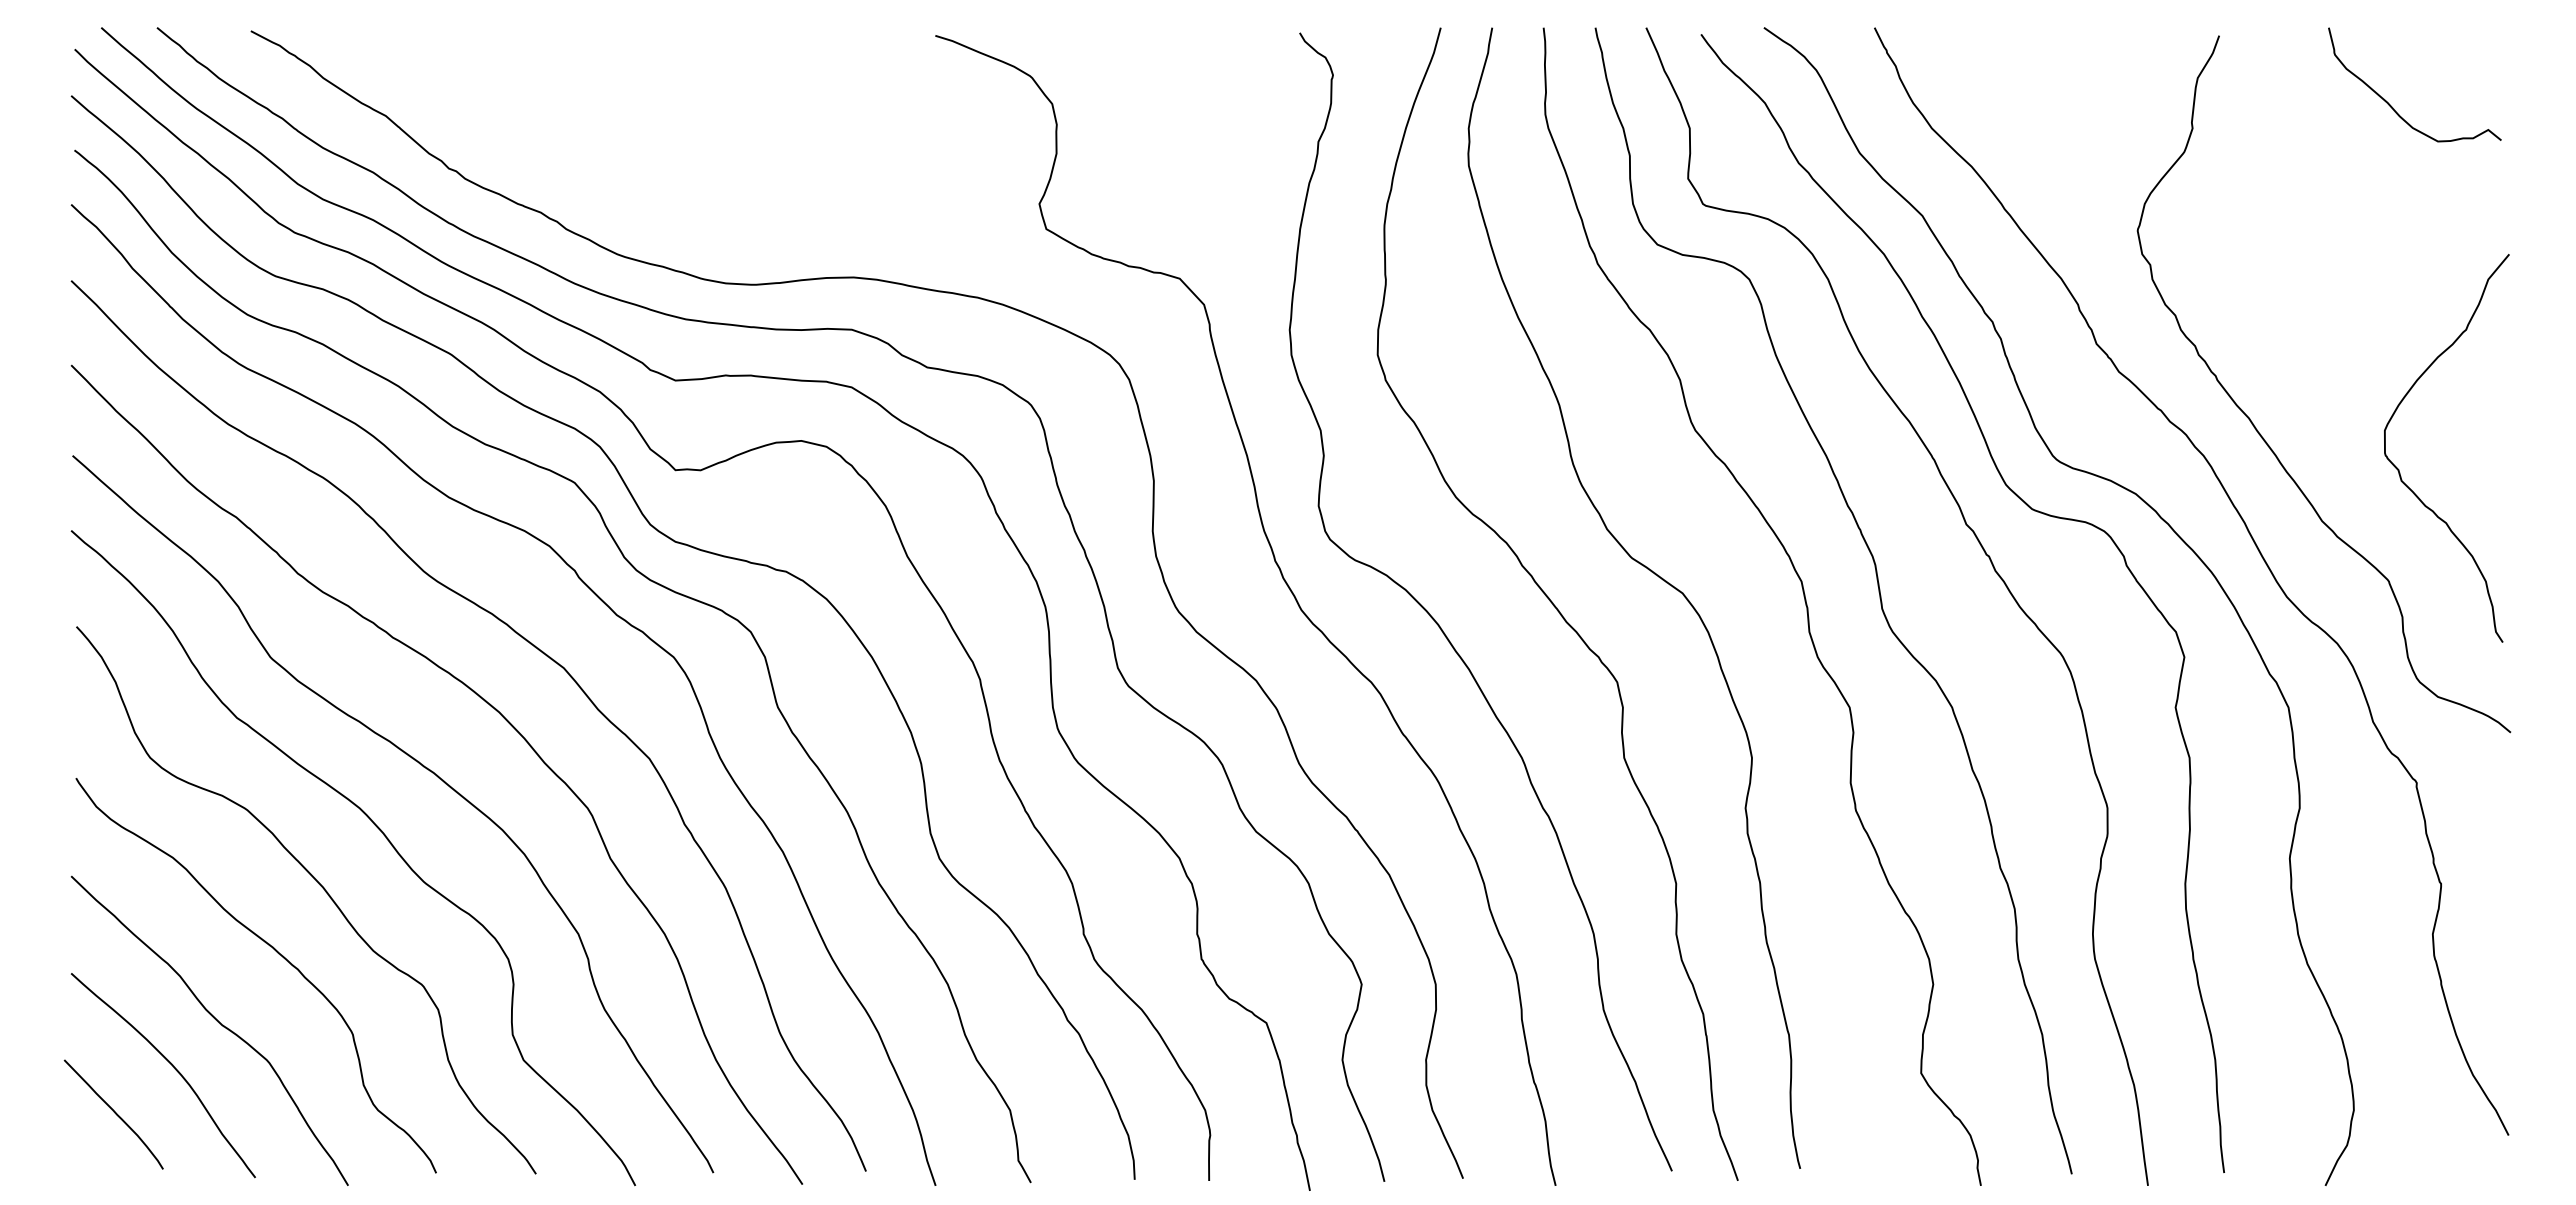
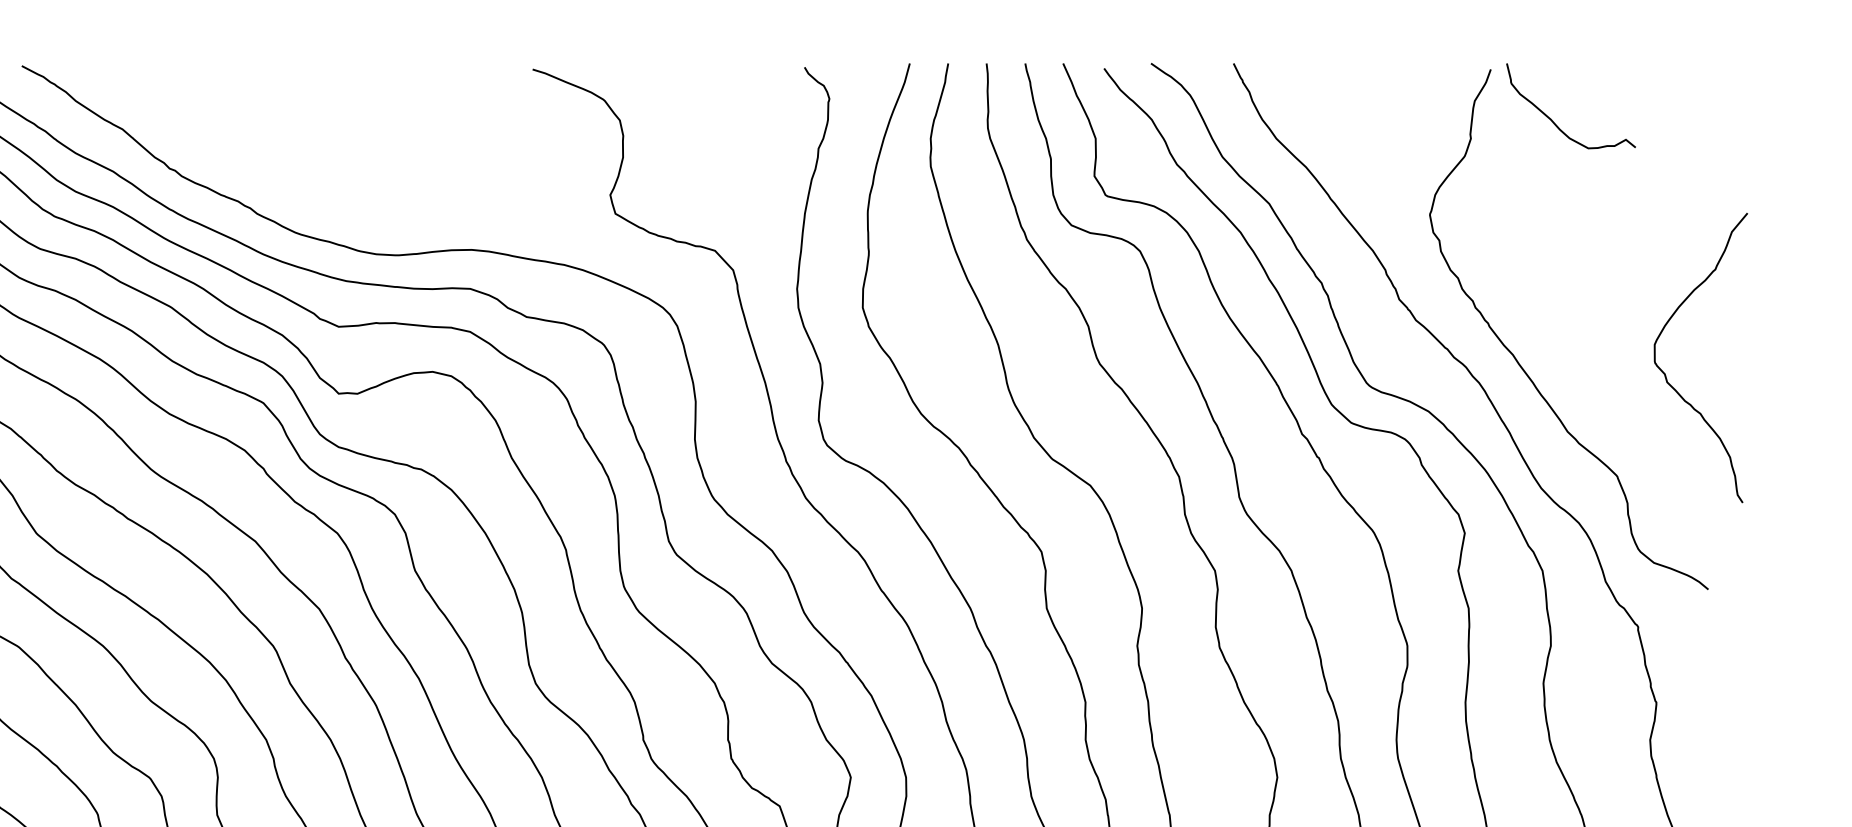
curve: (2392, 106) -> (1554, 122), moved
curve: (2399, 469) -> (1665, 373), moved

